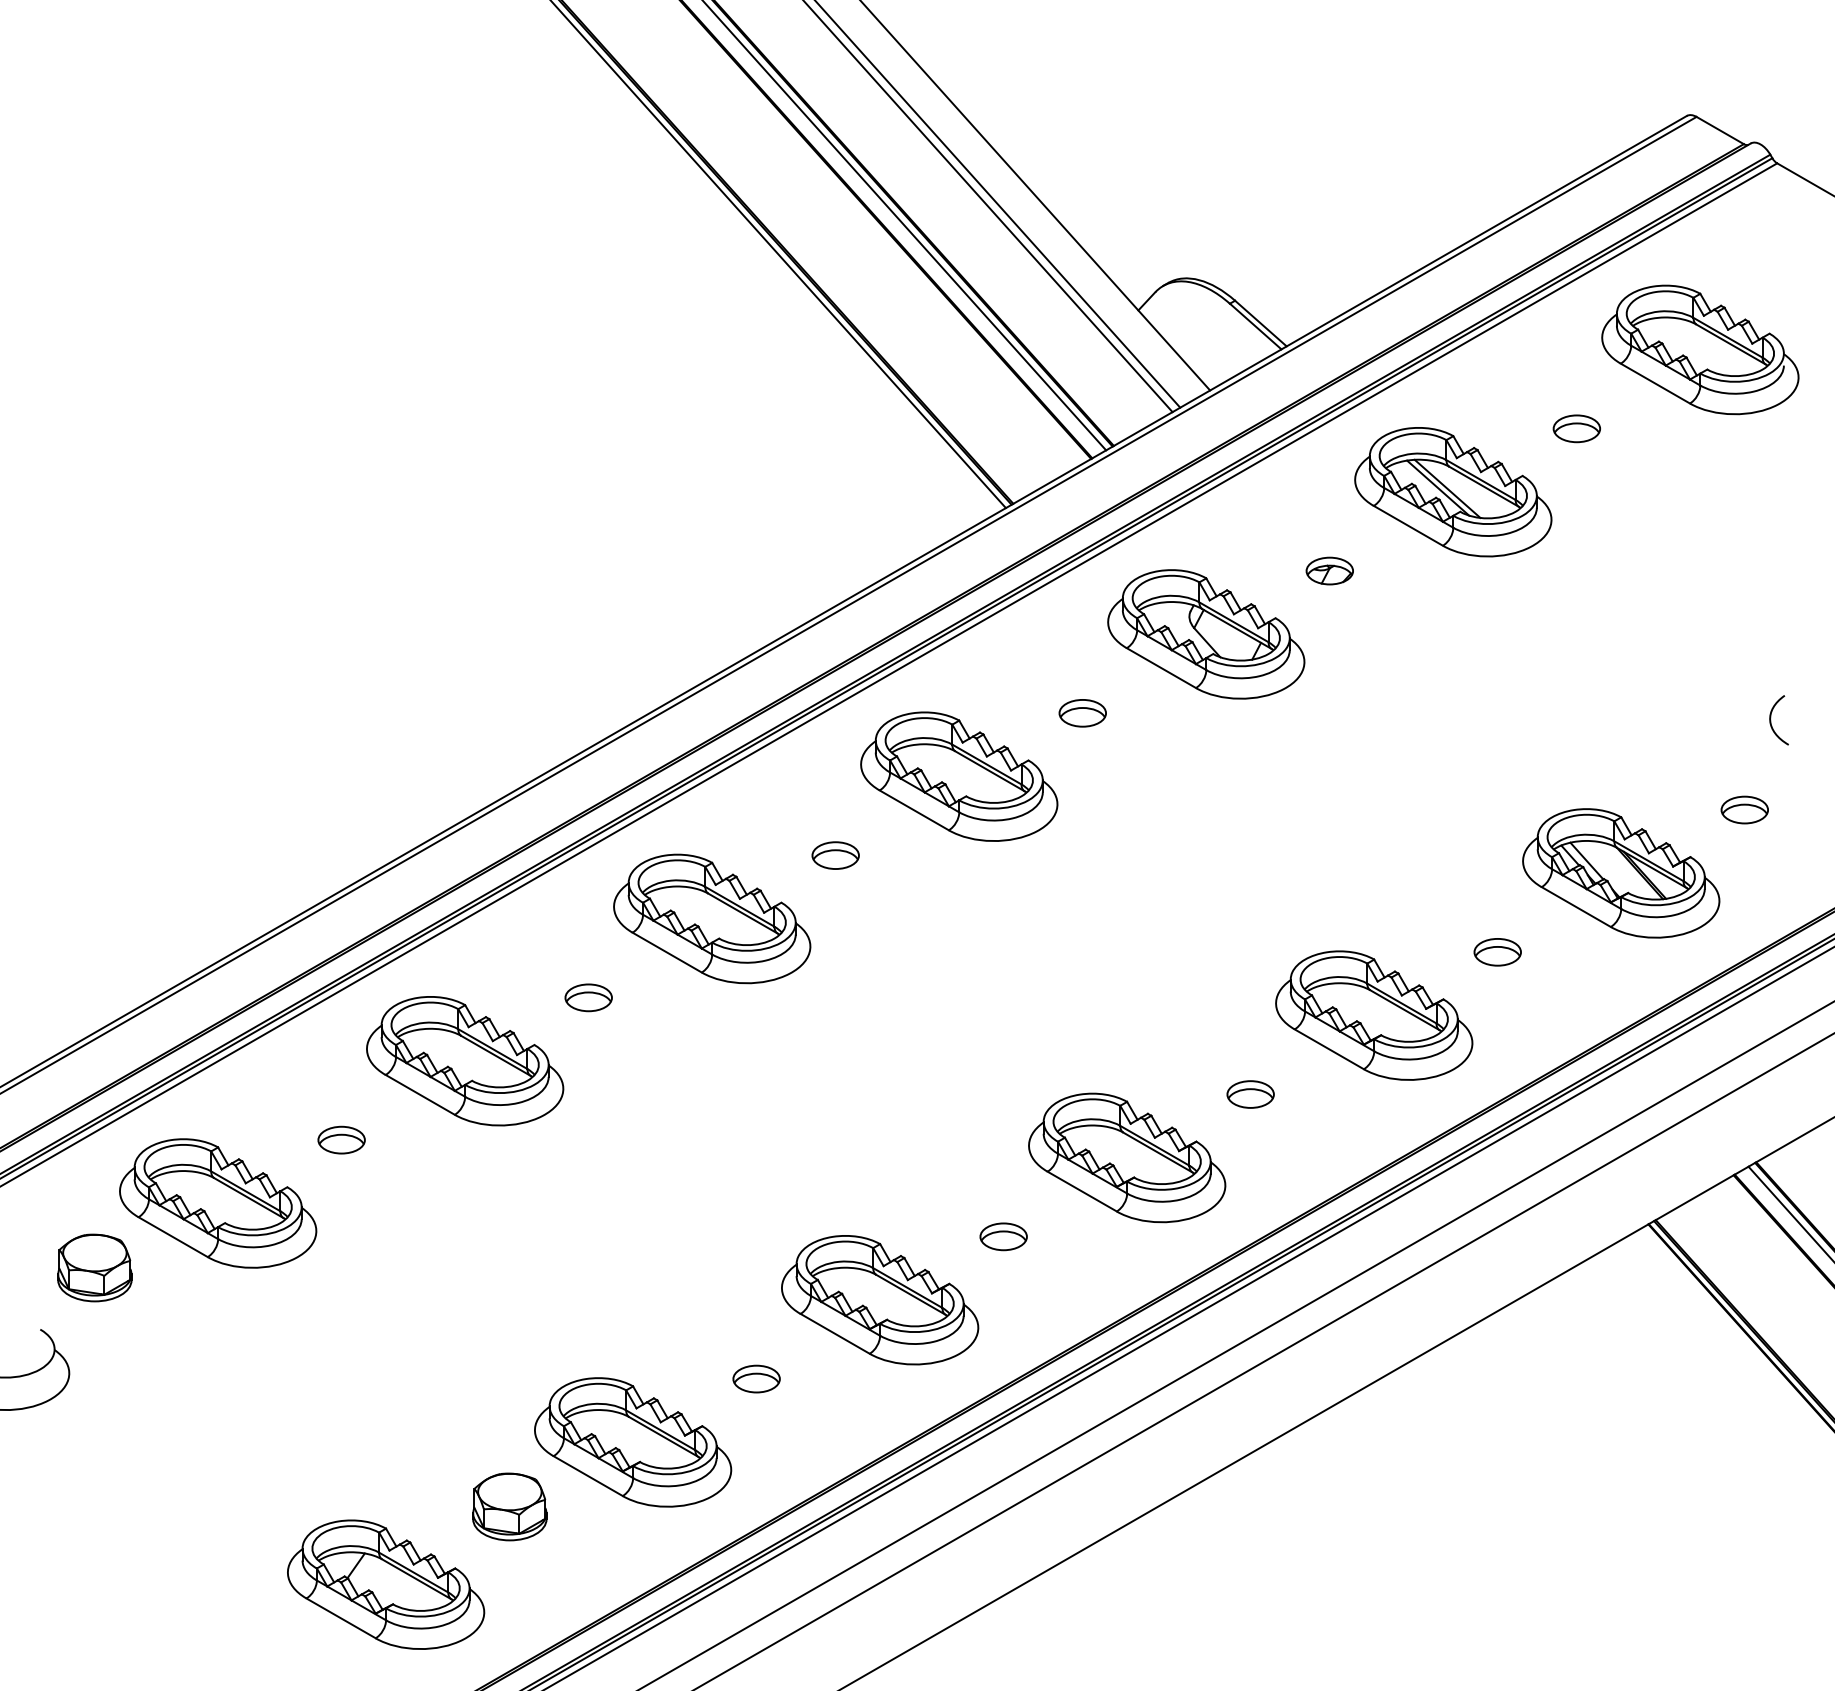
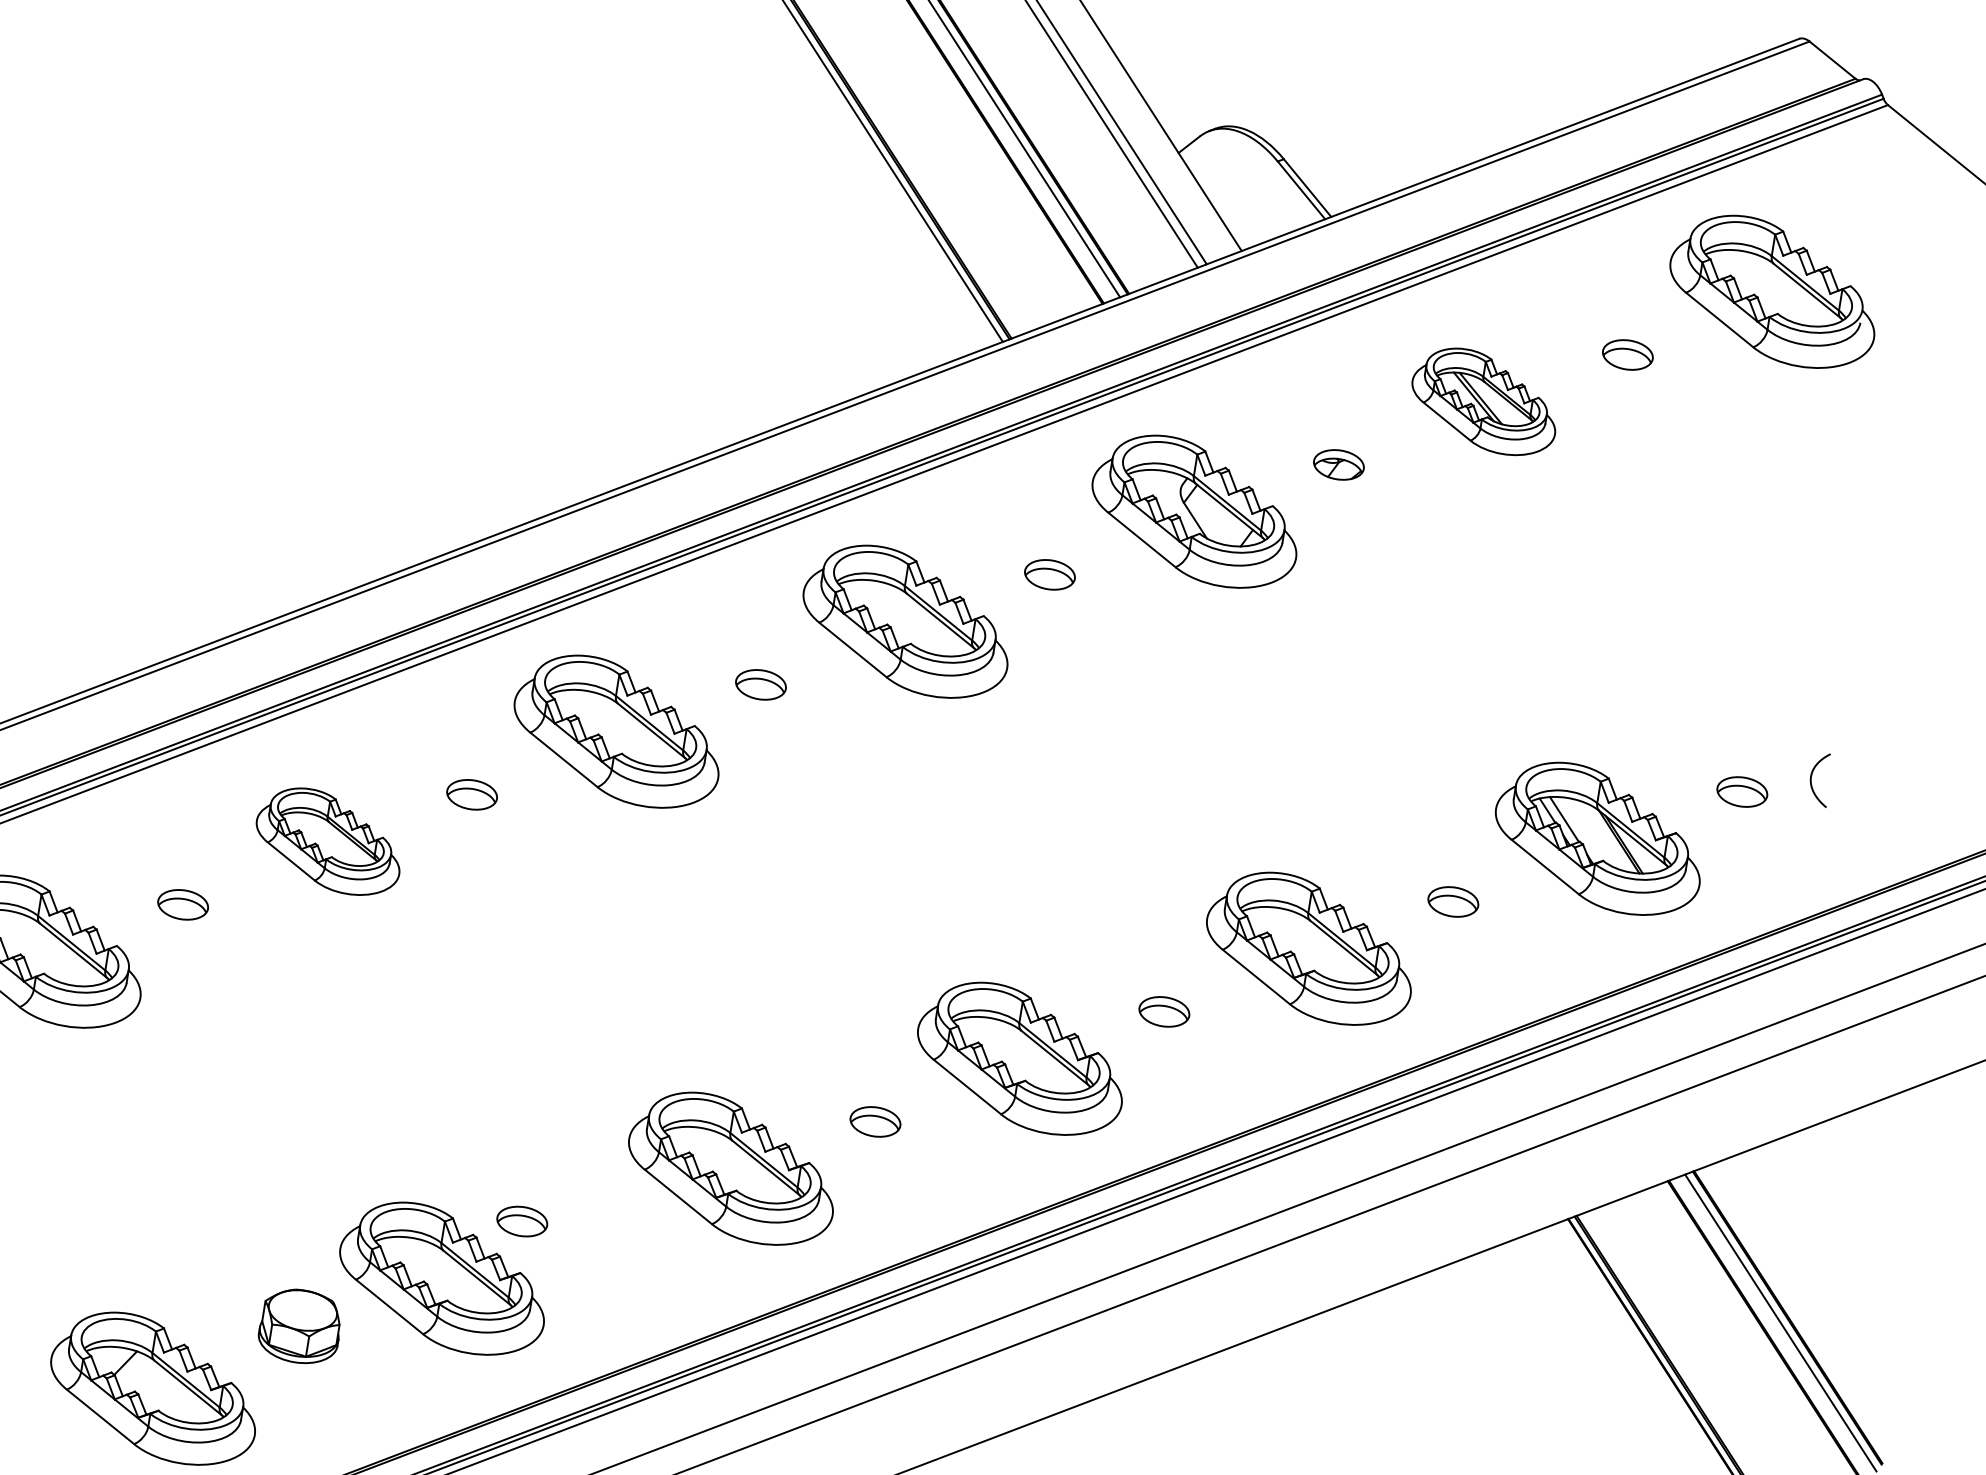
part: (1453, 492) -> (1484, 402), size x0.7
curve: (1771, 720) -> (1812, 778), moved
part: (465, 1061) -> (329, 841), size x0.7
part: (756, 1378) -> (522, 1220), moved

